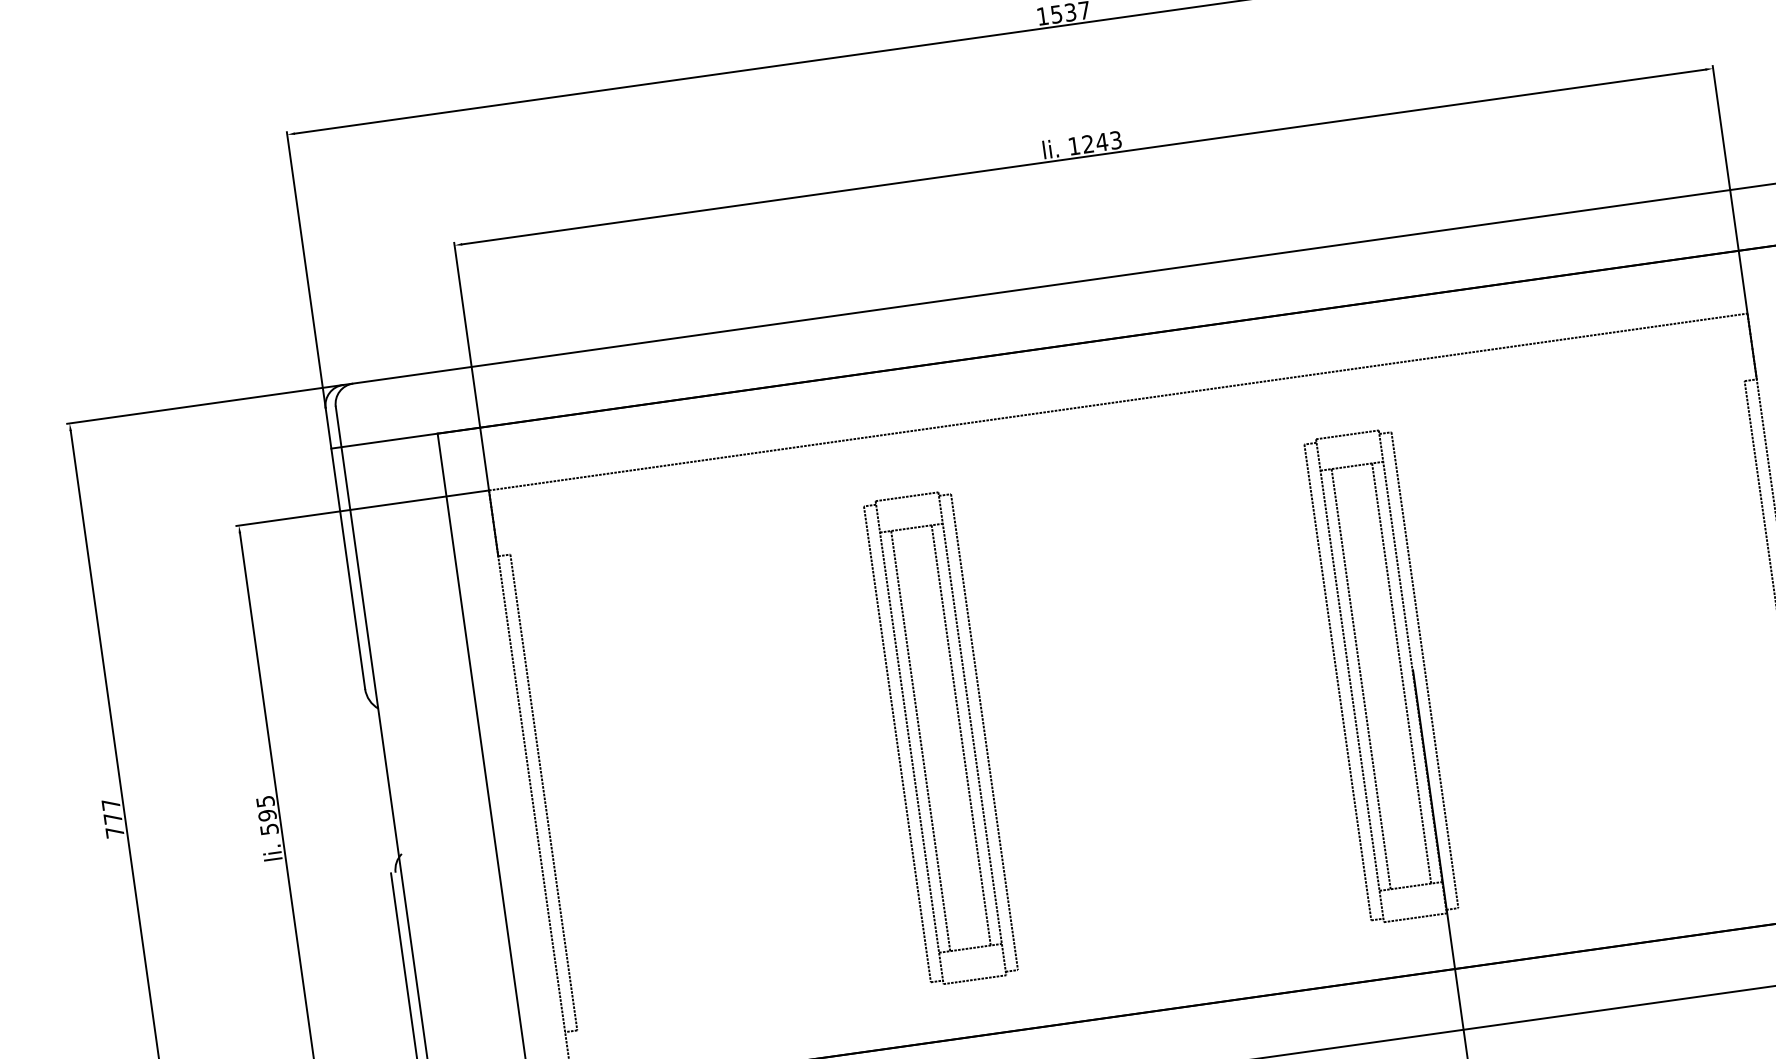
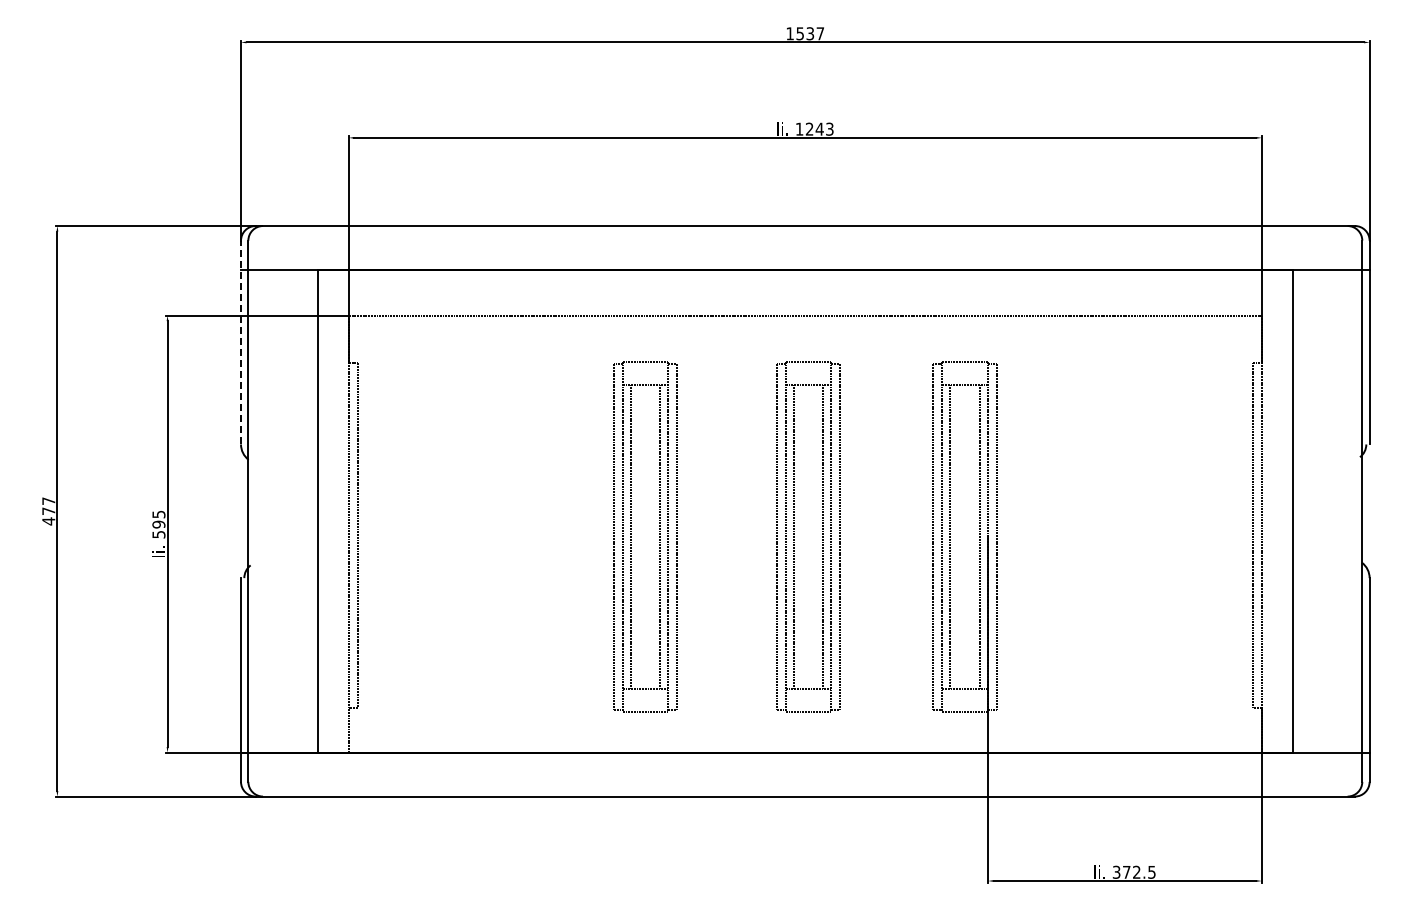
line: (346, 548) -> (241, 342), solid -> dashed
part: (1146, 708) -> (794, 536), added
text: (114, 832) -> (48, 521), 777 -> 477

